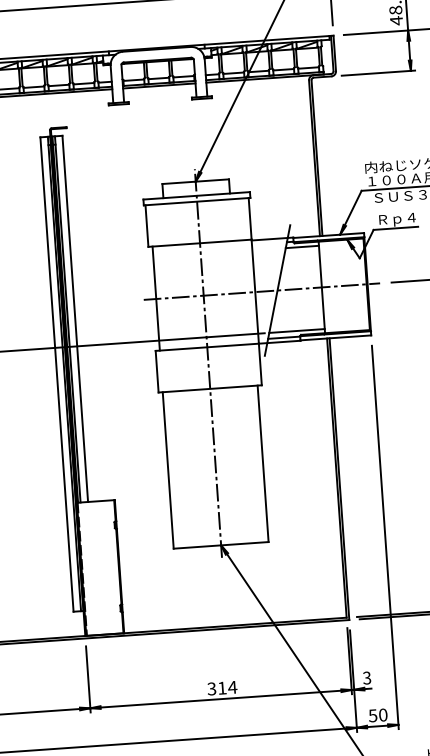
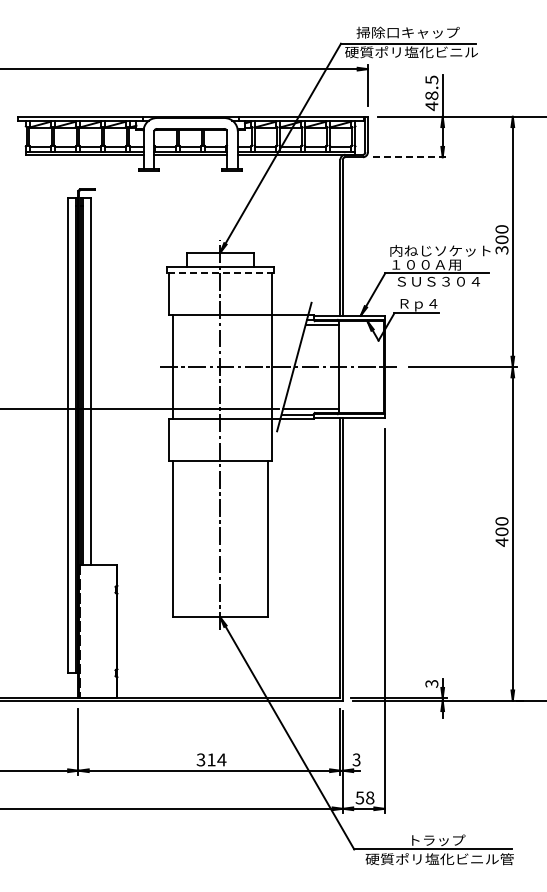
line: (378, 73) -> (410, 157), solid -> dashed
line: (196, 201) -> (219, 272), solid -> dashed
text: (383, 715) -> (370, 798), 50 -> 58

